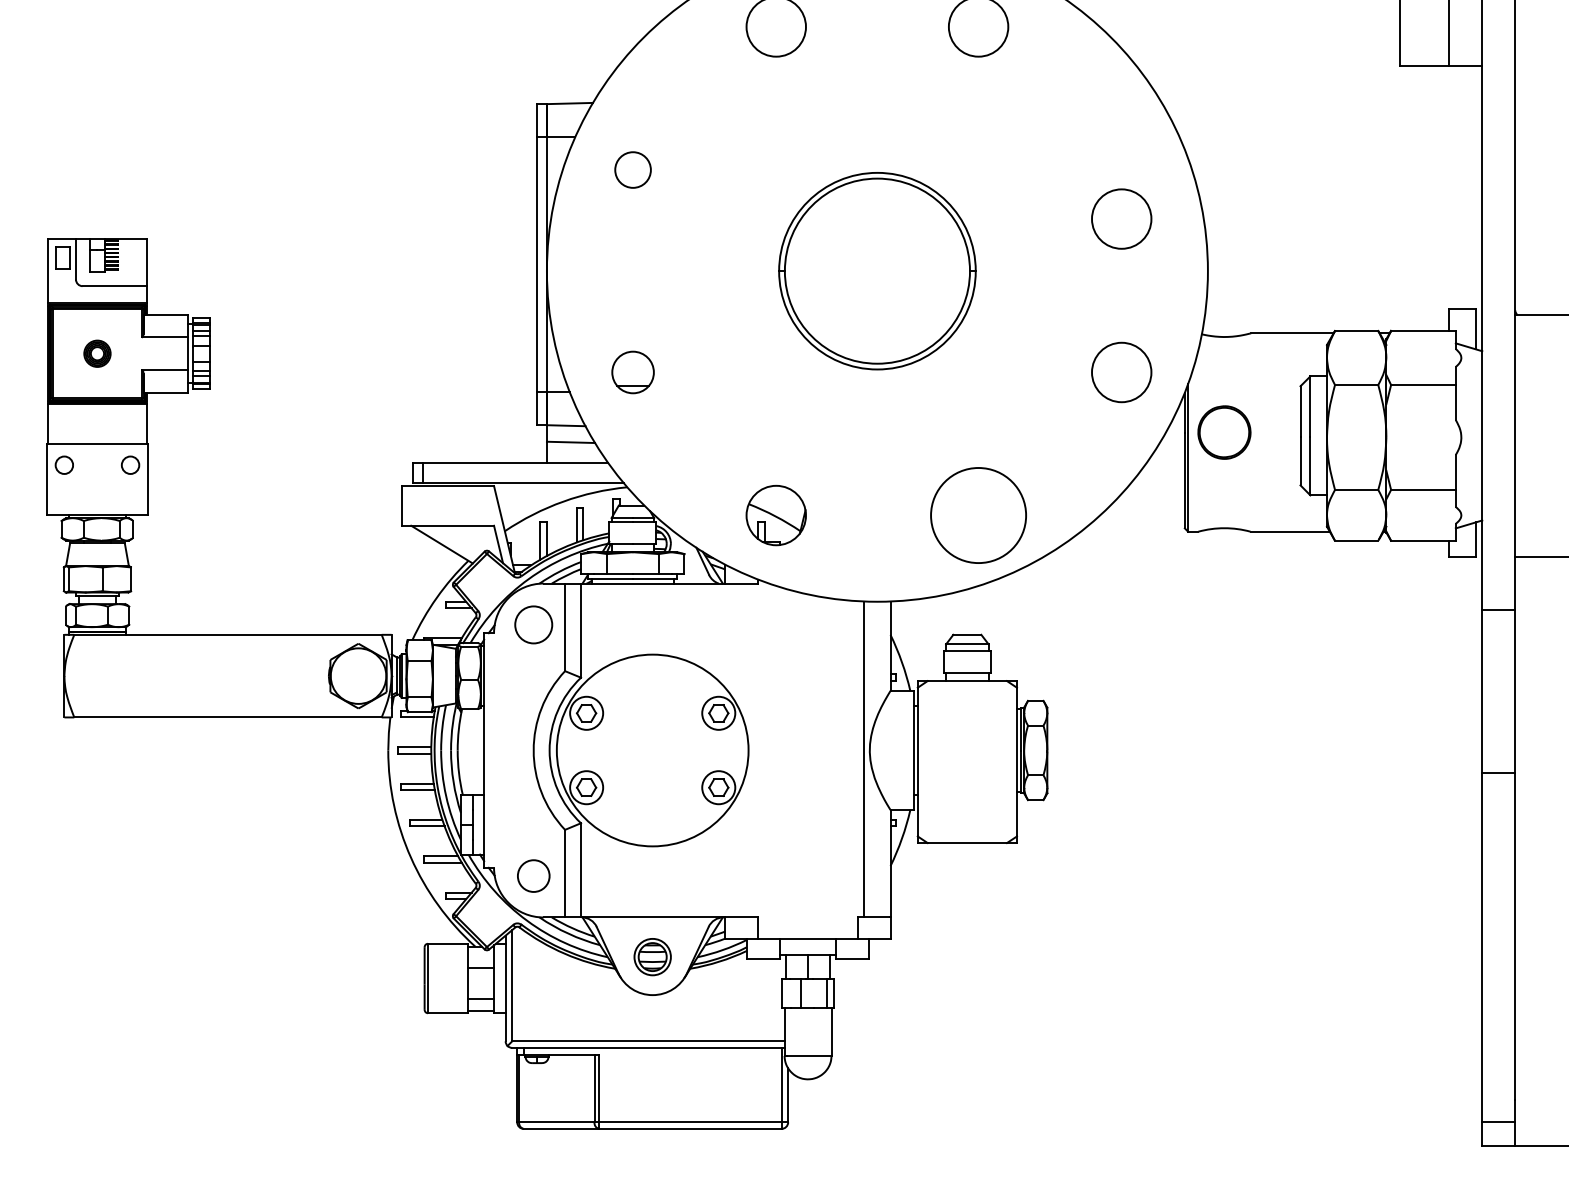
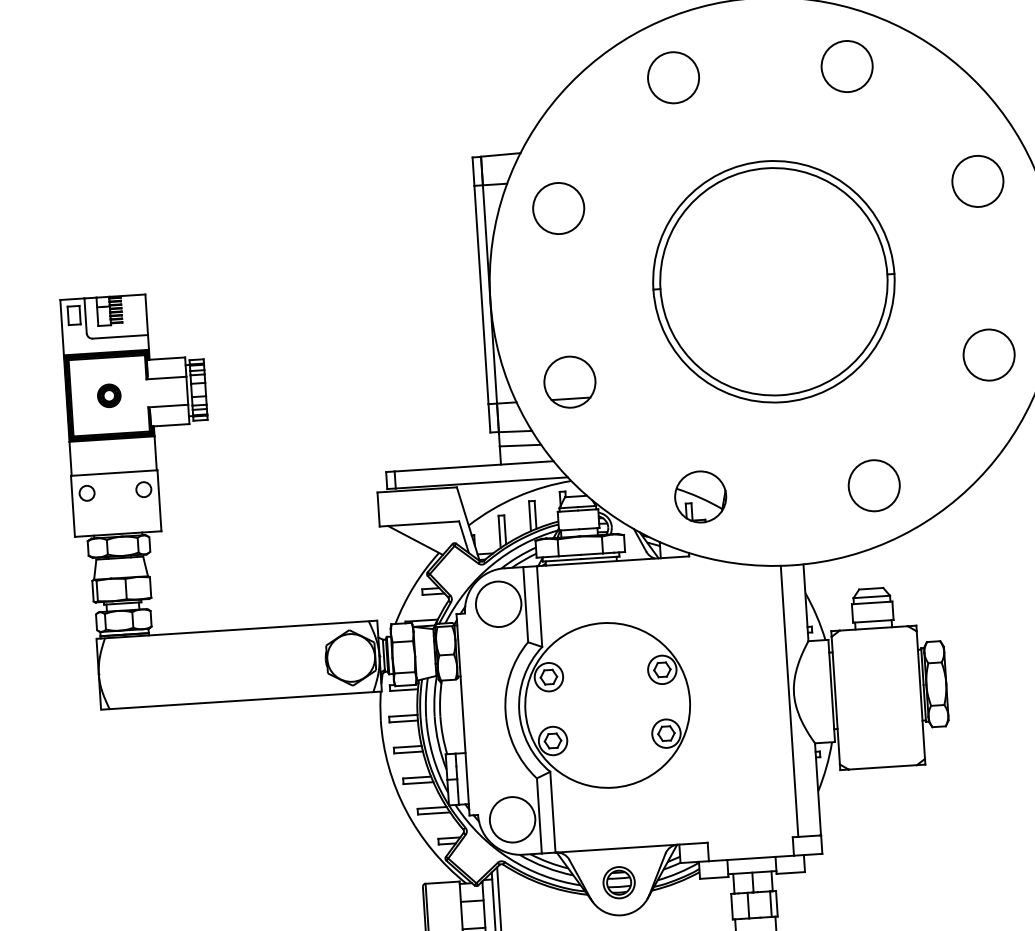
circle: (632, 169) -> (558, 208), size x1.67
circle: (1121, 218) -> (977, 180), moved
part: (877, 270) -> (773, 281), size x1.43
part: (632, 372) -> (569, 382), size x1.43
circle: (978, 515) -> (874, 485), size x0.62
circle: (533, 624) -> (498, 603), size x1.43
circle: (533, 875) -> (512, 819), size x1.67

